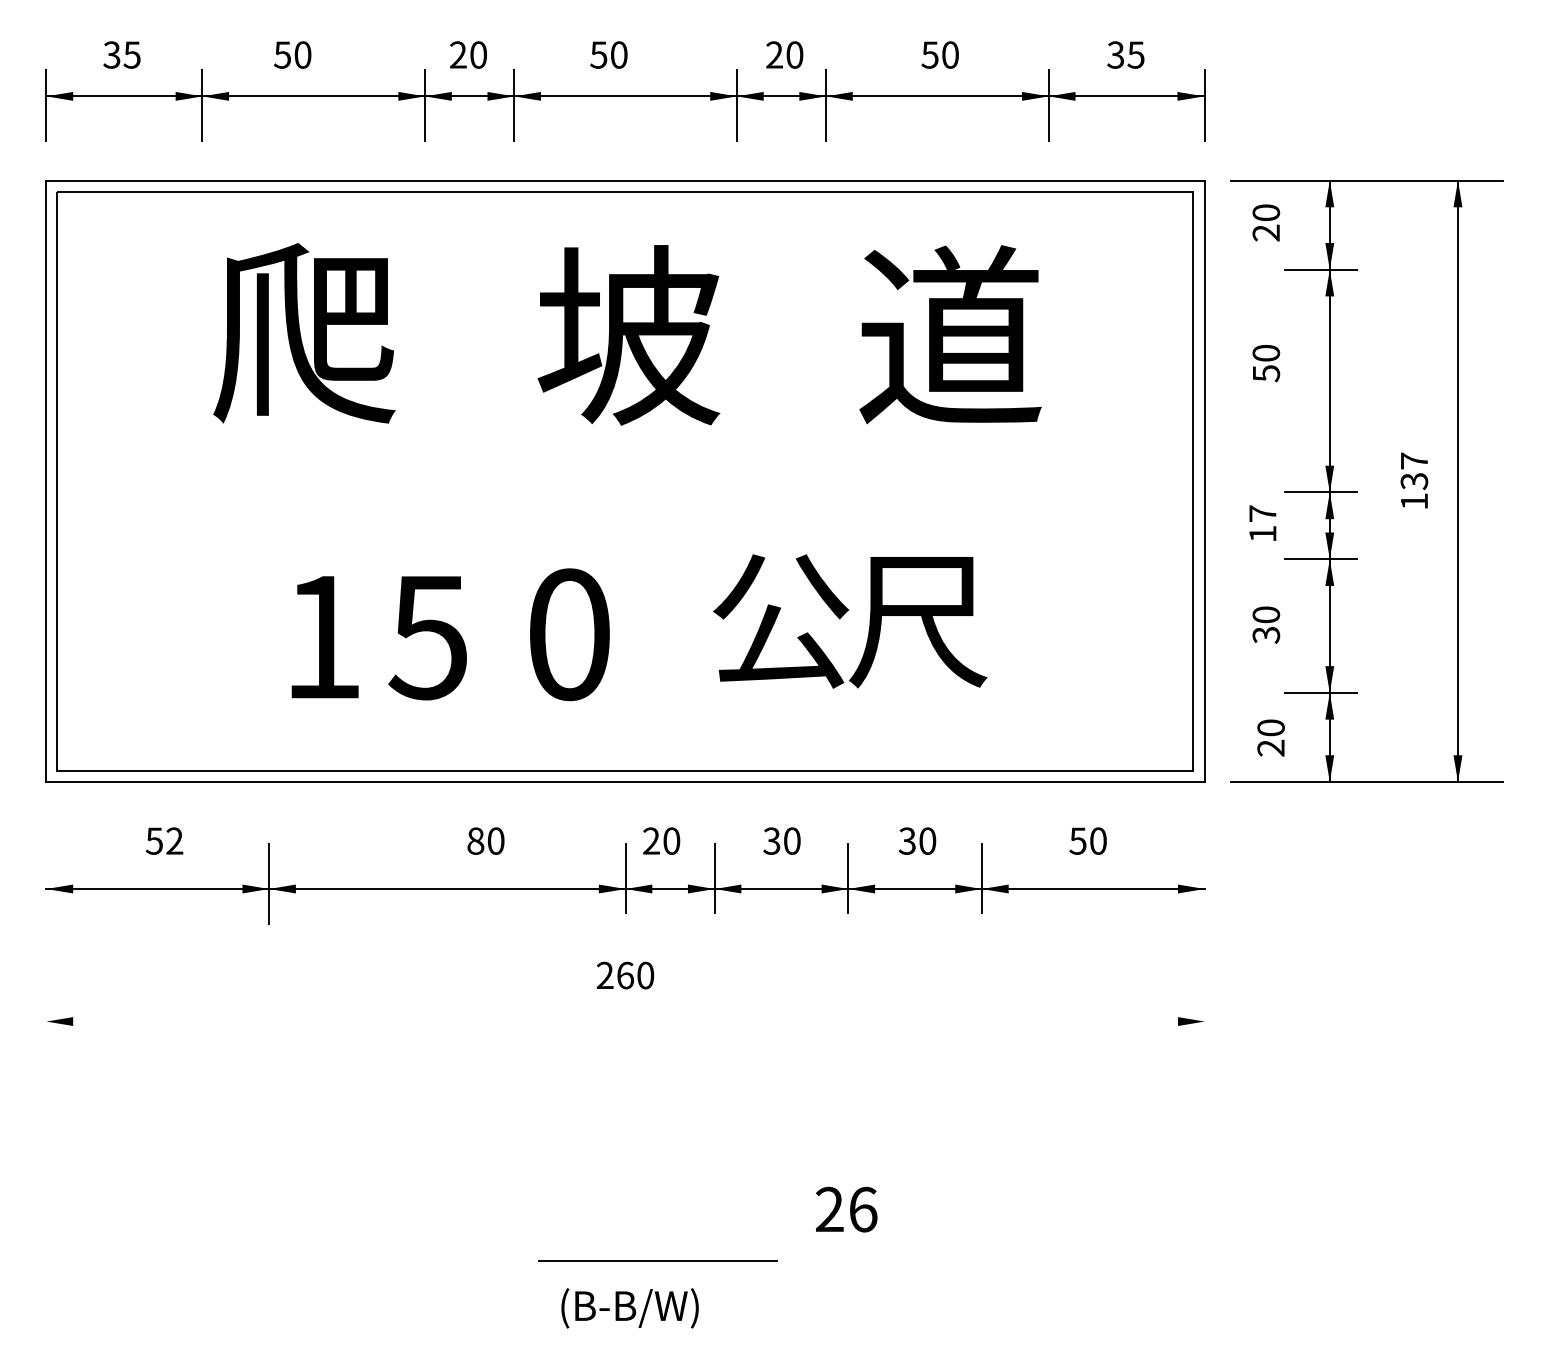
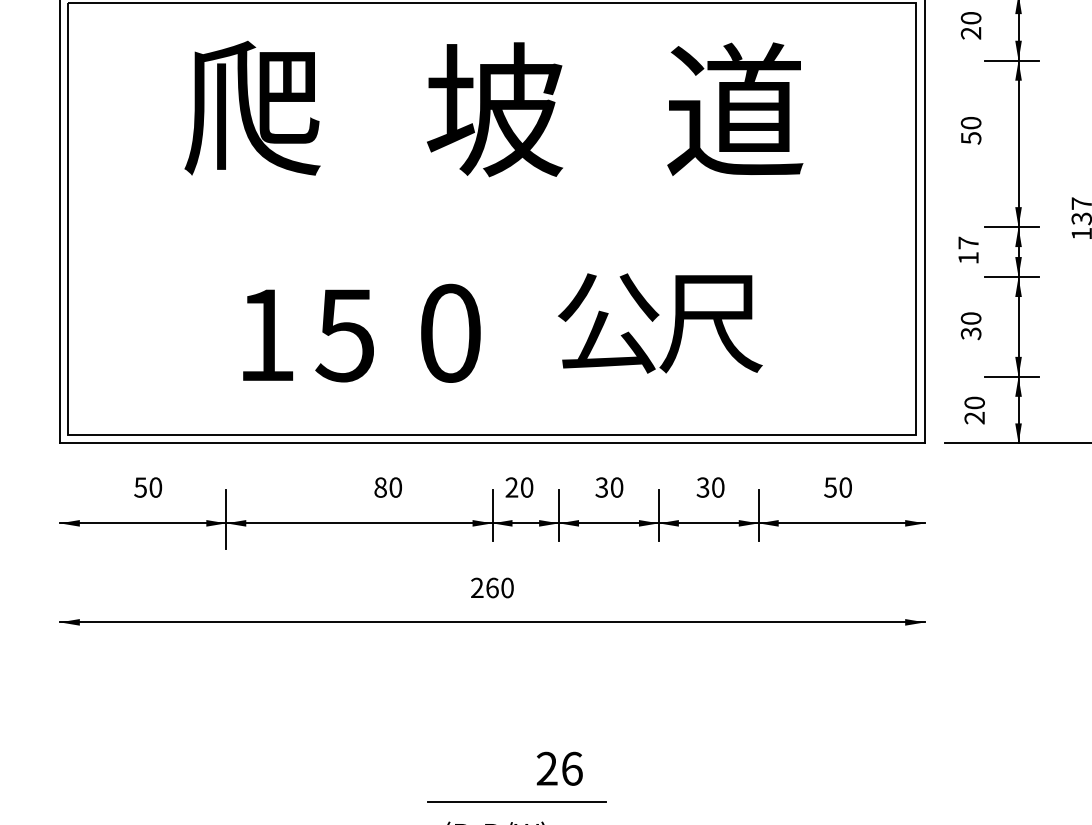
text: (174, 840) -> (155, 487), 52 -> 50
line: (625, 1021) -> (492, 622), added
text: (846, 1209) -> (559, 768), moved

